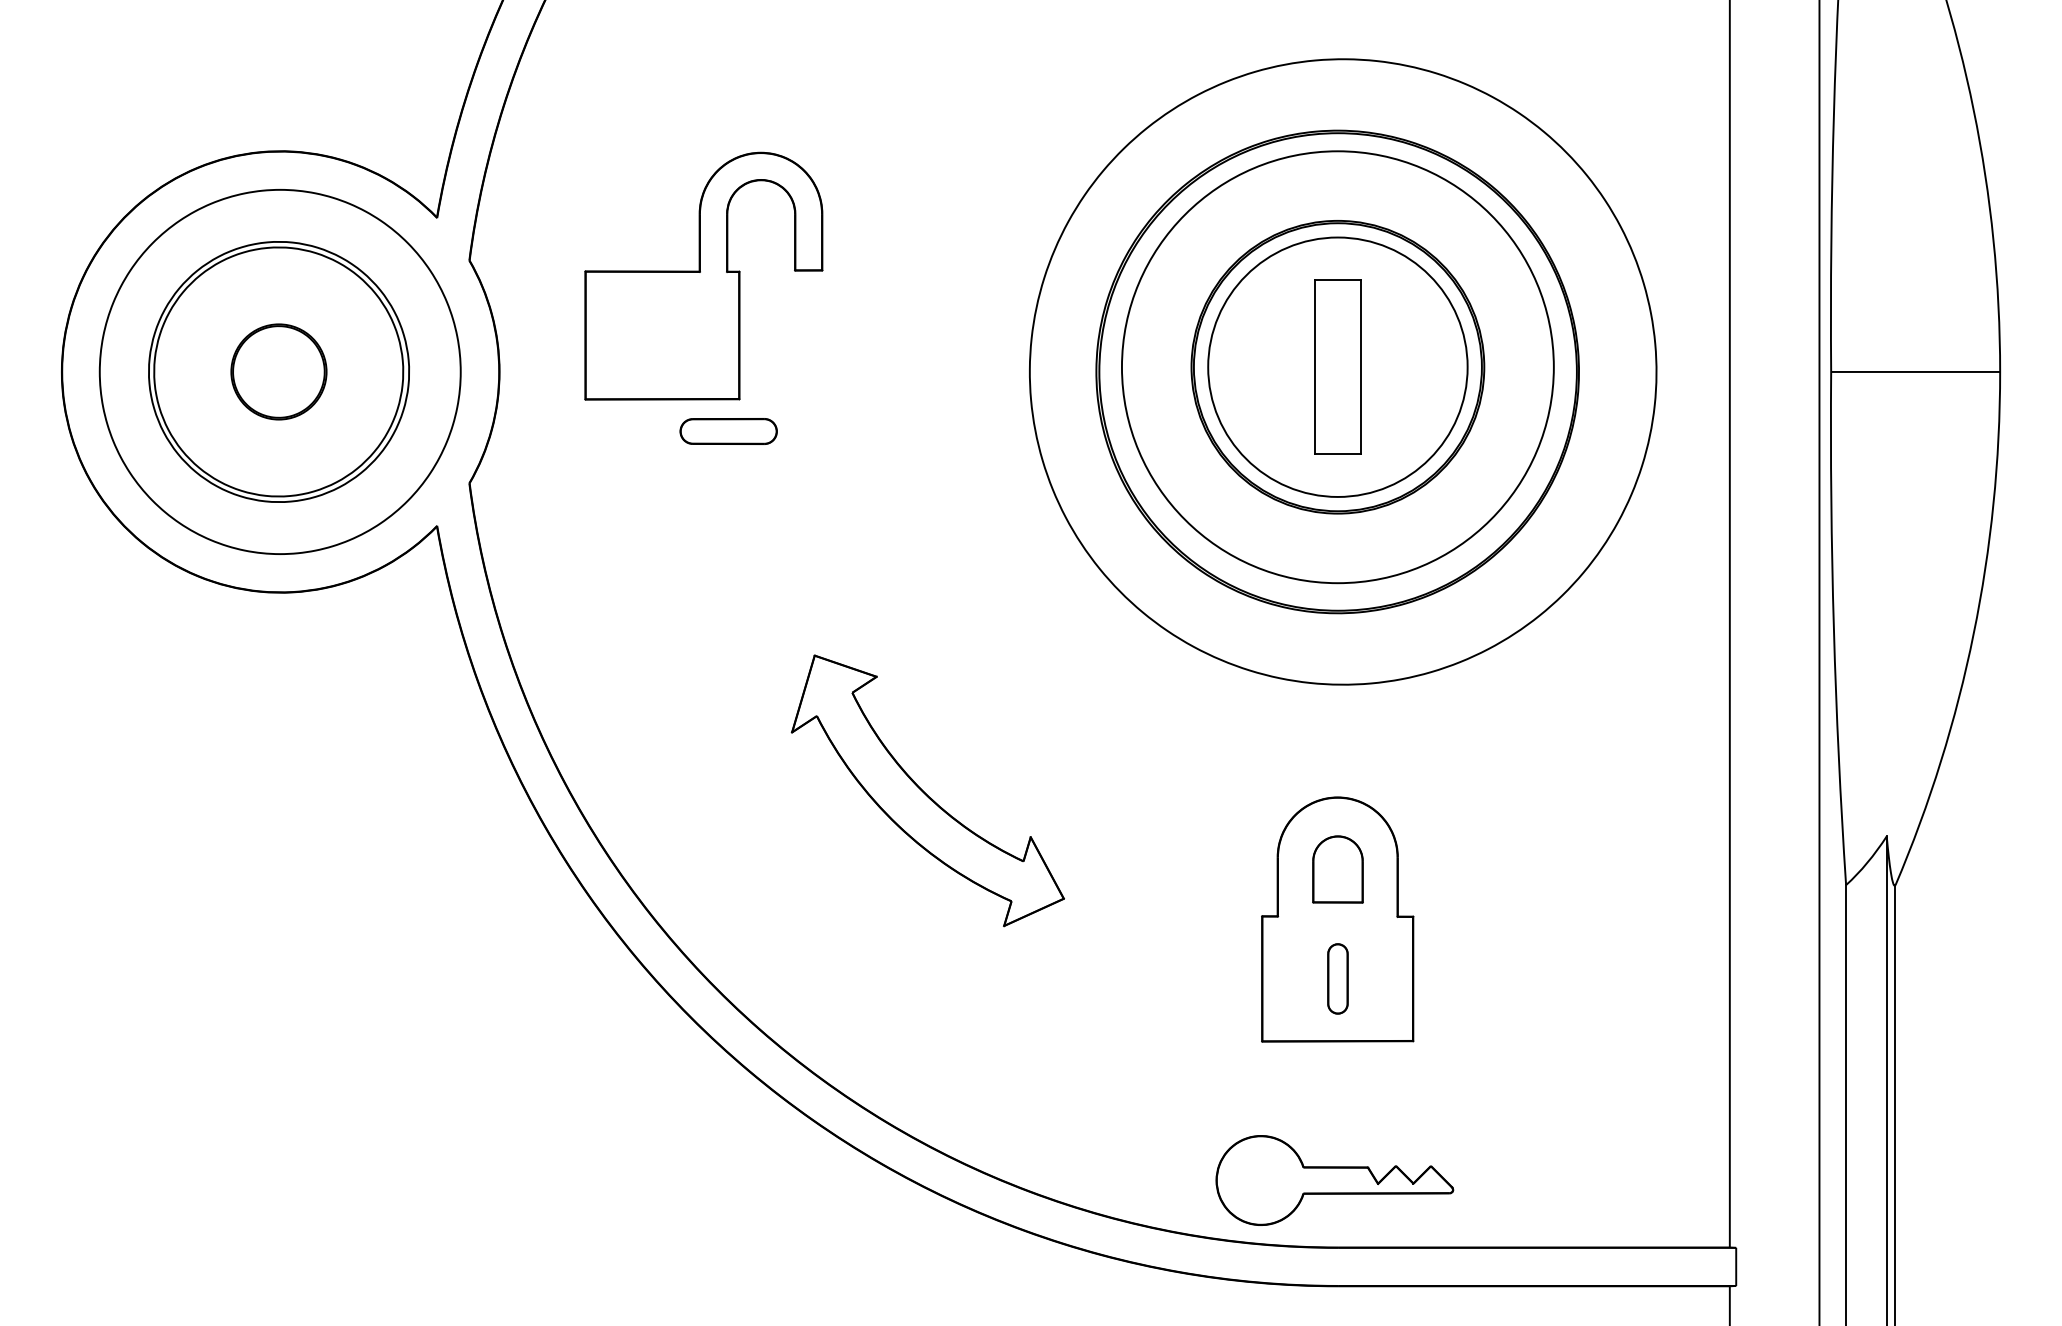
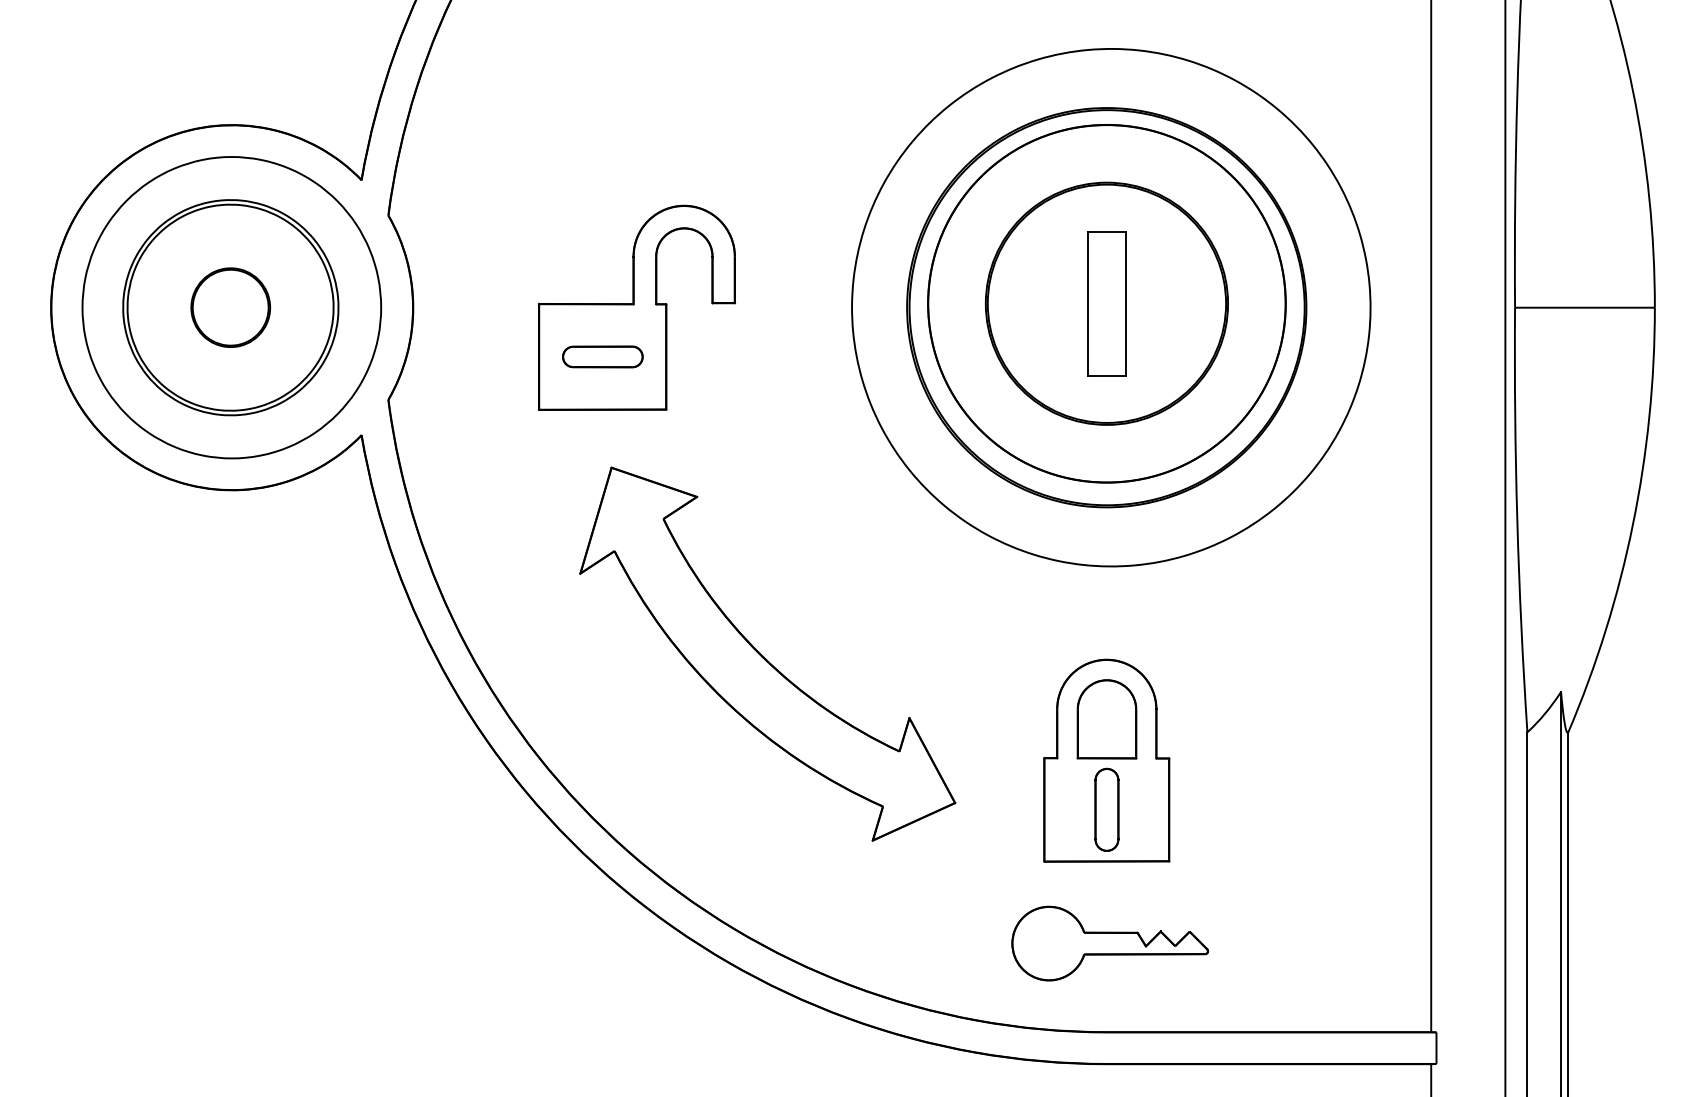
part: (703, 275) -> (636, 307), moved
circle: (1337, 367) -> (1106, 304), size x1.67
part: (927, 790) -> (767, 653), size x1.67
part: (1337, 869) -> (1106, 719), size x1.43
part: (1337, 978) -> (1106, 809), size x1.43
part: (1334, 1180) -> (1109, 943), moved

